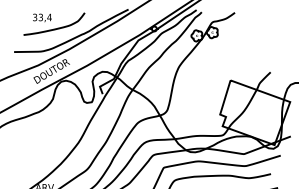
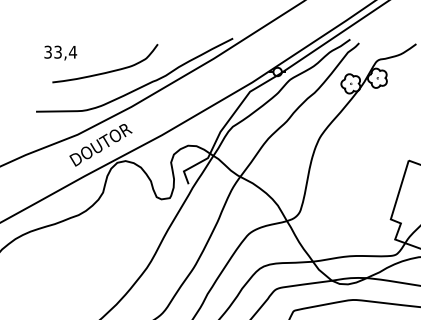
text: (42, 17) -> (60, 52), moved

